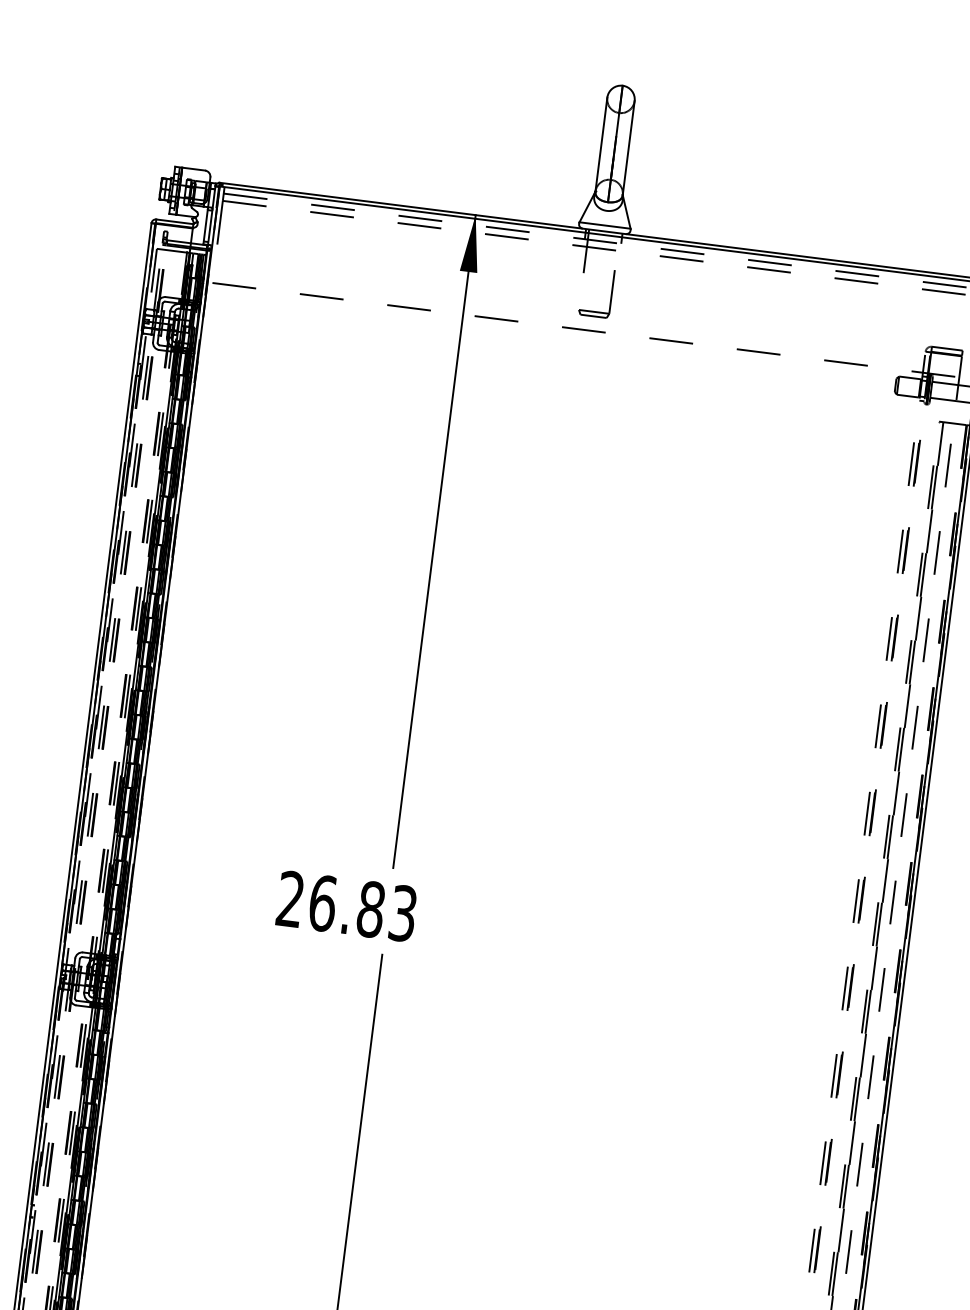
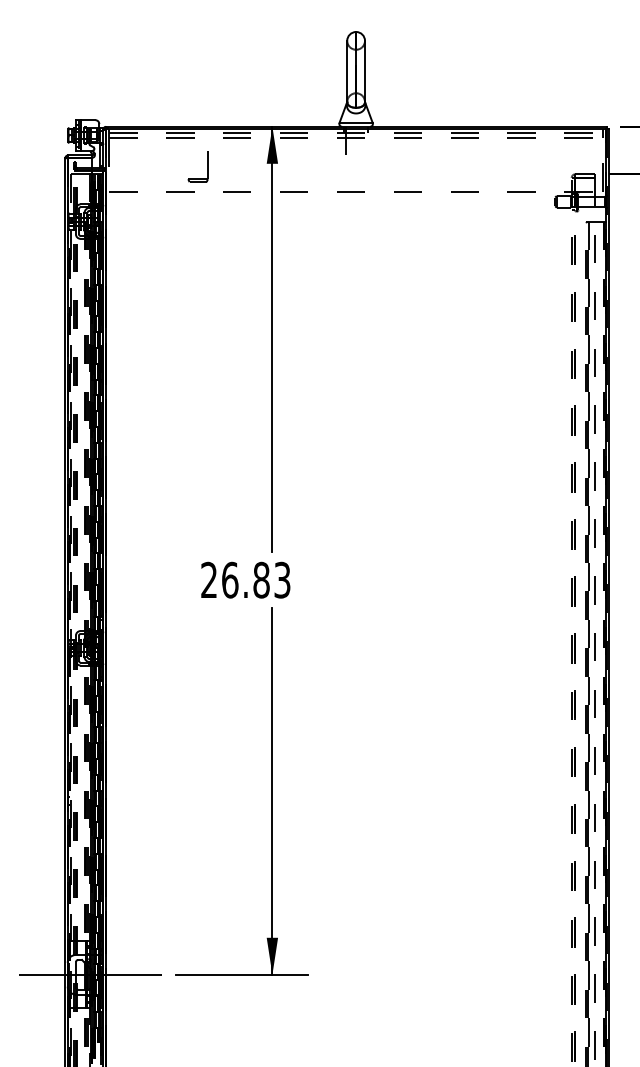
part: (611, 294) -> (207, 166), moved

